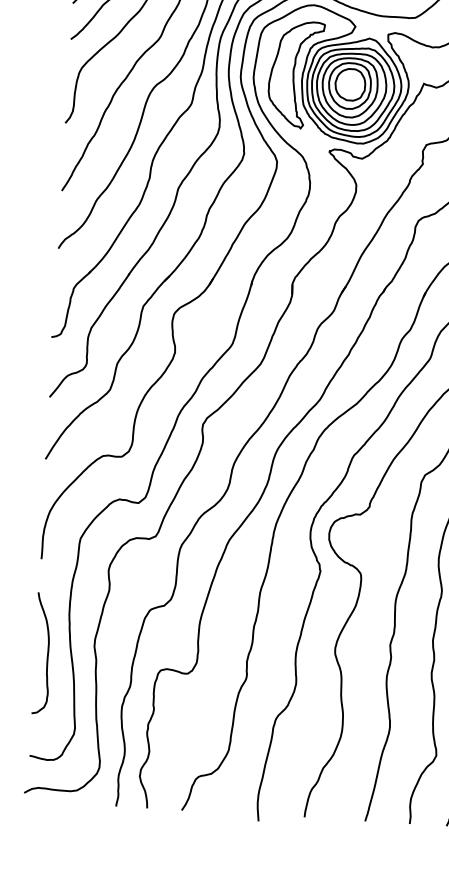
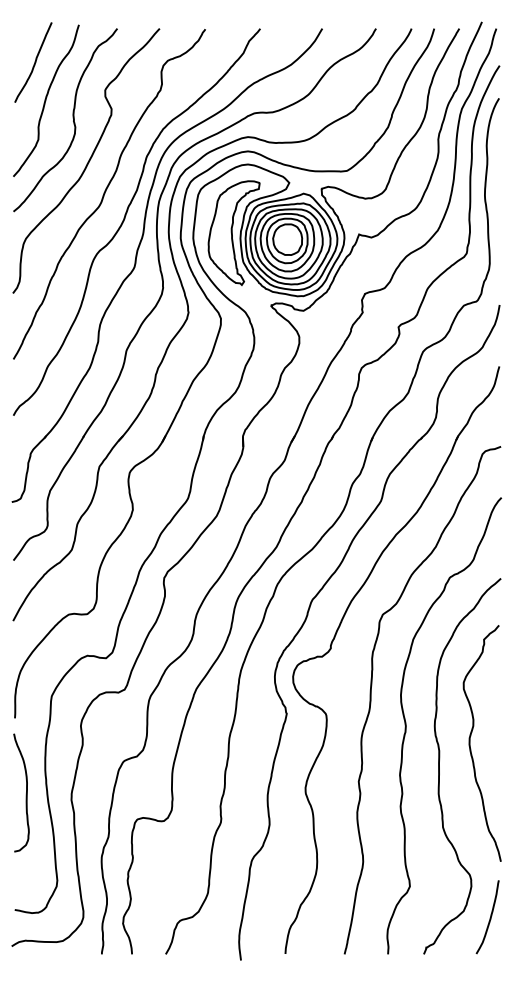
curve: (46, 655) -> (25, 794), moved

